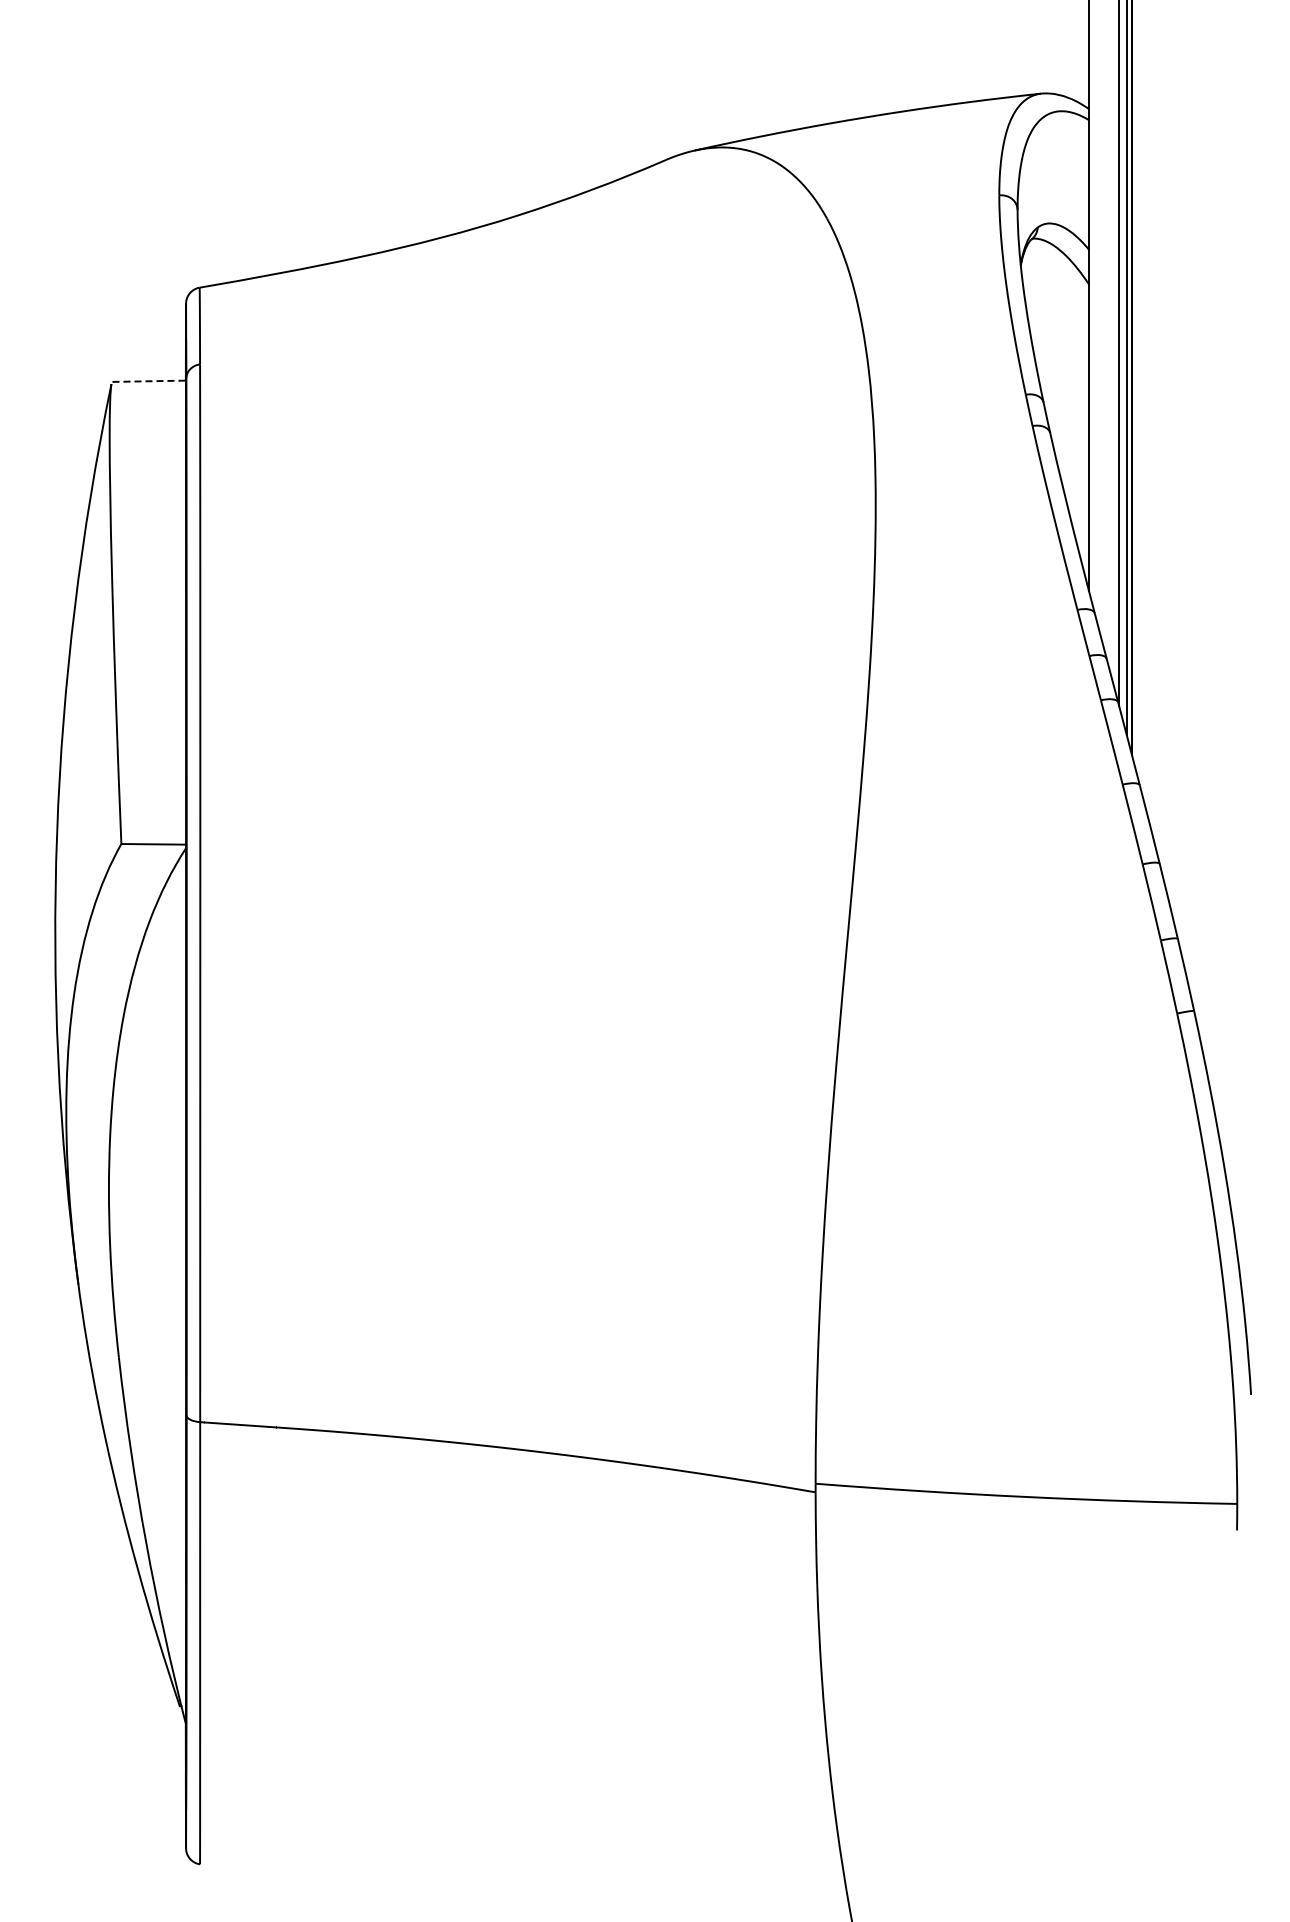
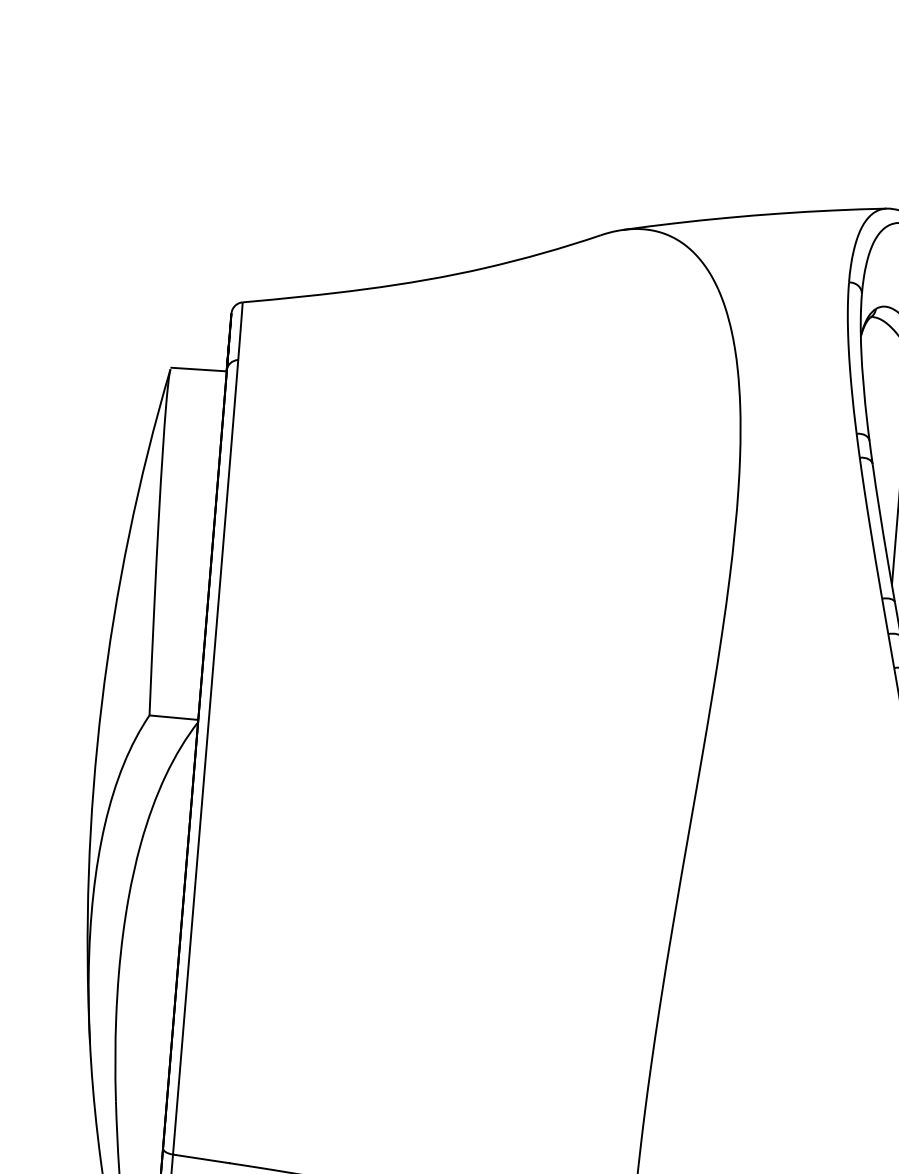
line: (149, 381) -> (199, 369), dashed -> solid

